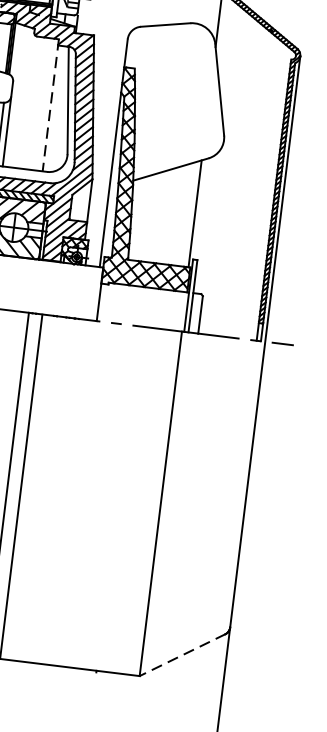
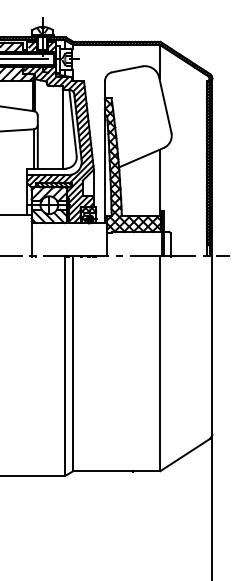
line: (50, 105) -> (62, 127), dashed -> solid
line: (183, 655) -> (185, 455), dashed -> solid

